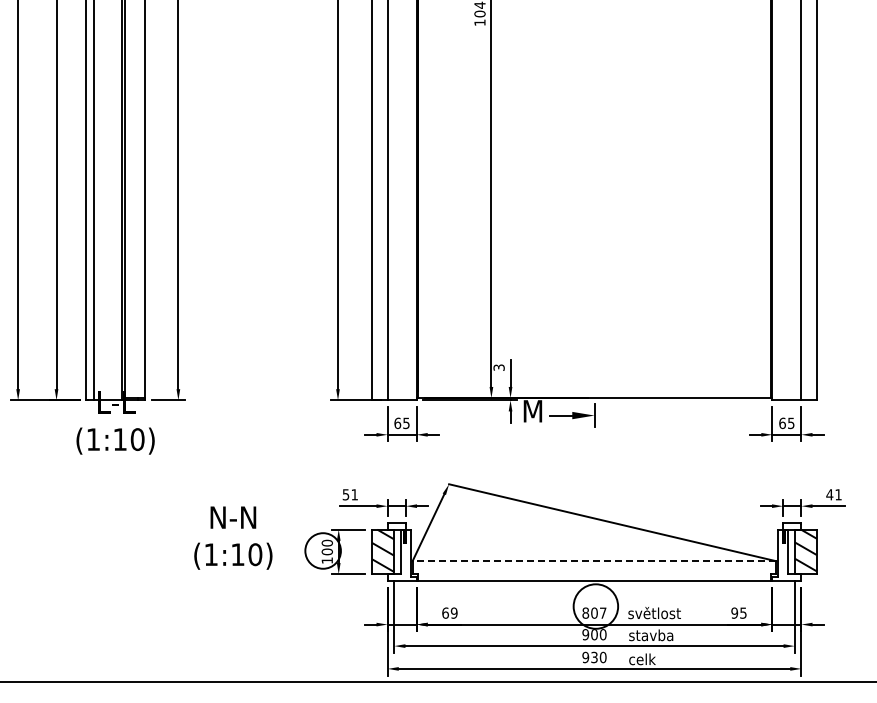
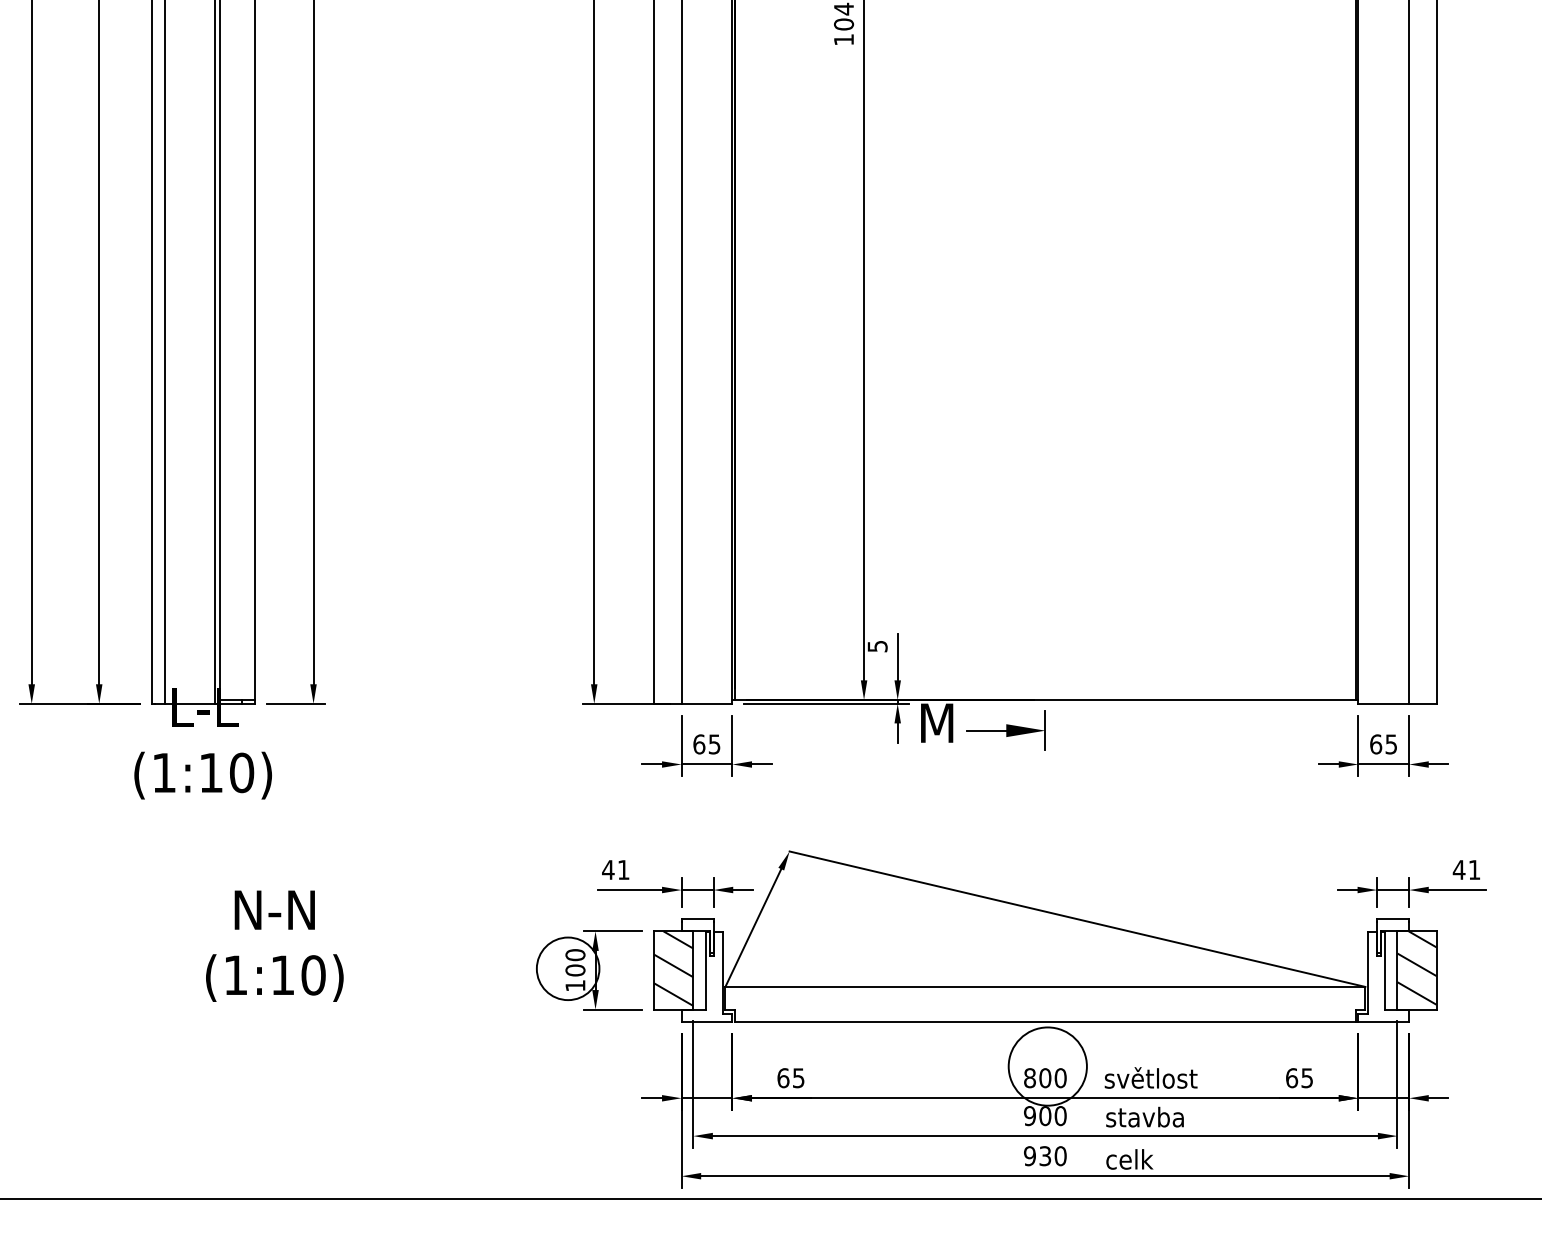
text: (498, 367) -> (876, 646), 3 -> 5
text: (345, 494) -> (607, 869), 51 -> 41
text: (233, 537) -> (275, 945), moved
line: (594, 561) -> (1045, 987), dashed -> solid
text: (453, 612) -> (797, 1077), 69 -> 65
text: (602, 612) -> (1059, 1077), 807 -> 800
text: (734, 612) -> (1291, 1077), 95 -> 65

